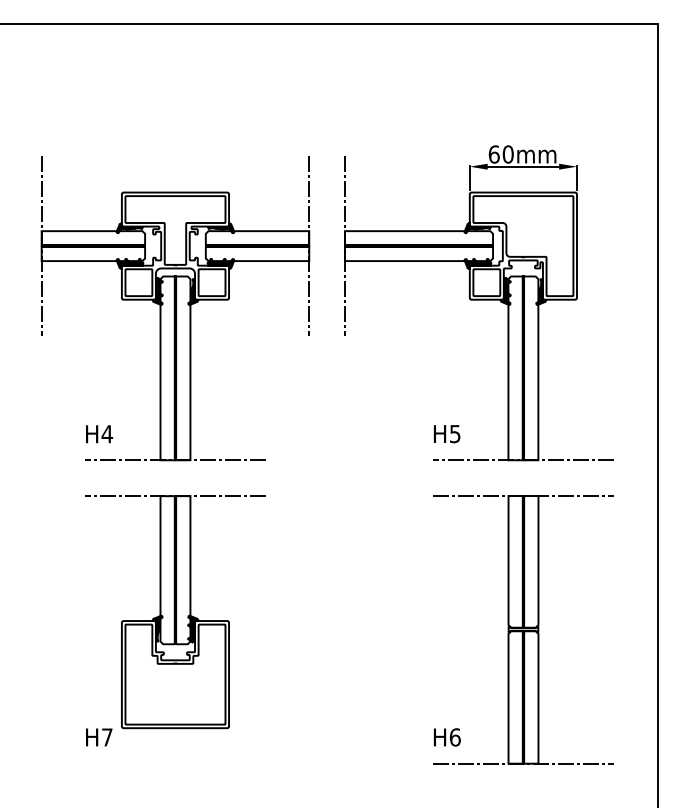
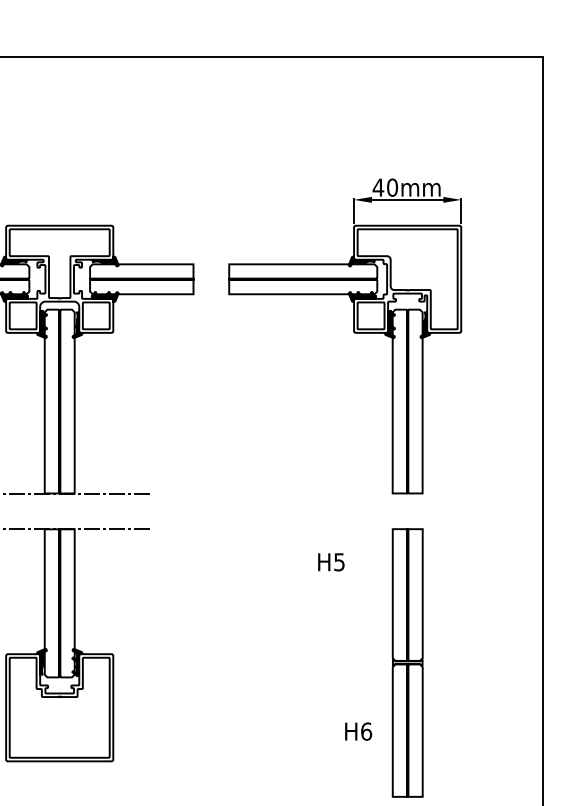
text: (493, 154) -> (377, 187), 60mm -> 40mm
line: (309, 245) -> (193, 278), removed
line: (344, 245) -> (228, 278), removed
text: (447, 434) -> (331, 562), moved
line: (523, 460) -> (407, 493), removed
line: (523, 496) -> (407, 529), removed
text: (447, 737) -> (358, 731), moved
line: (523, 763) -> (407, 796), removed

